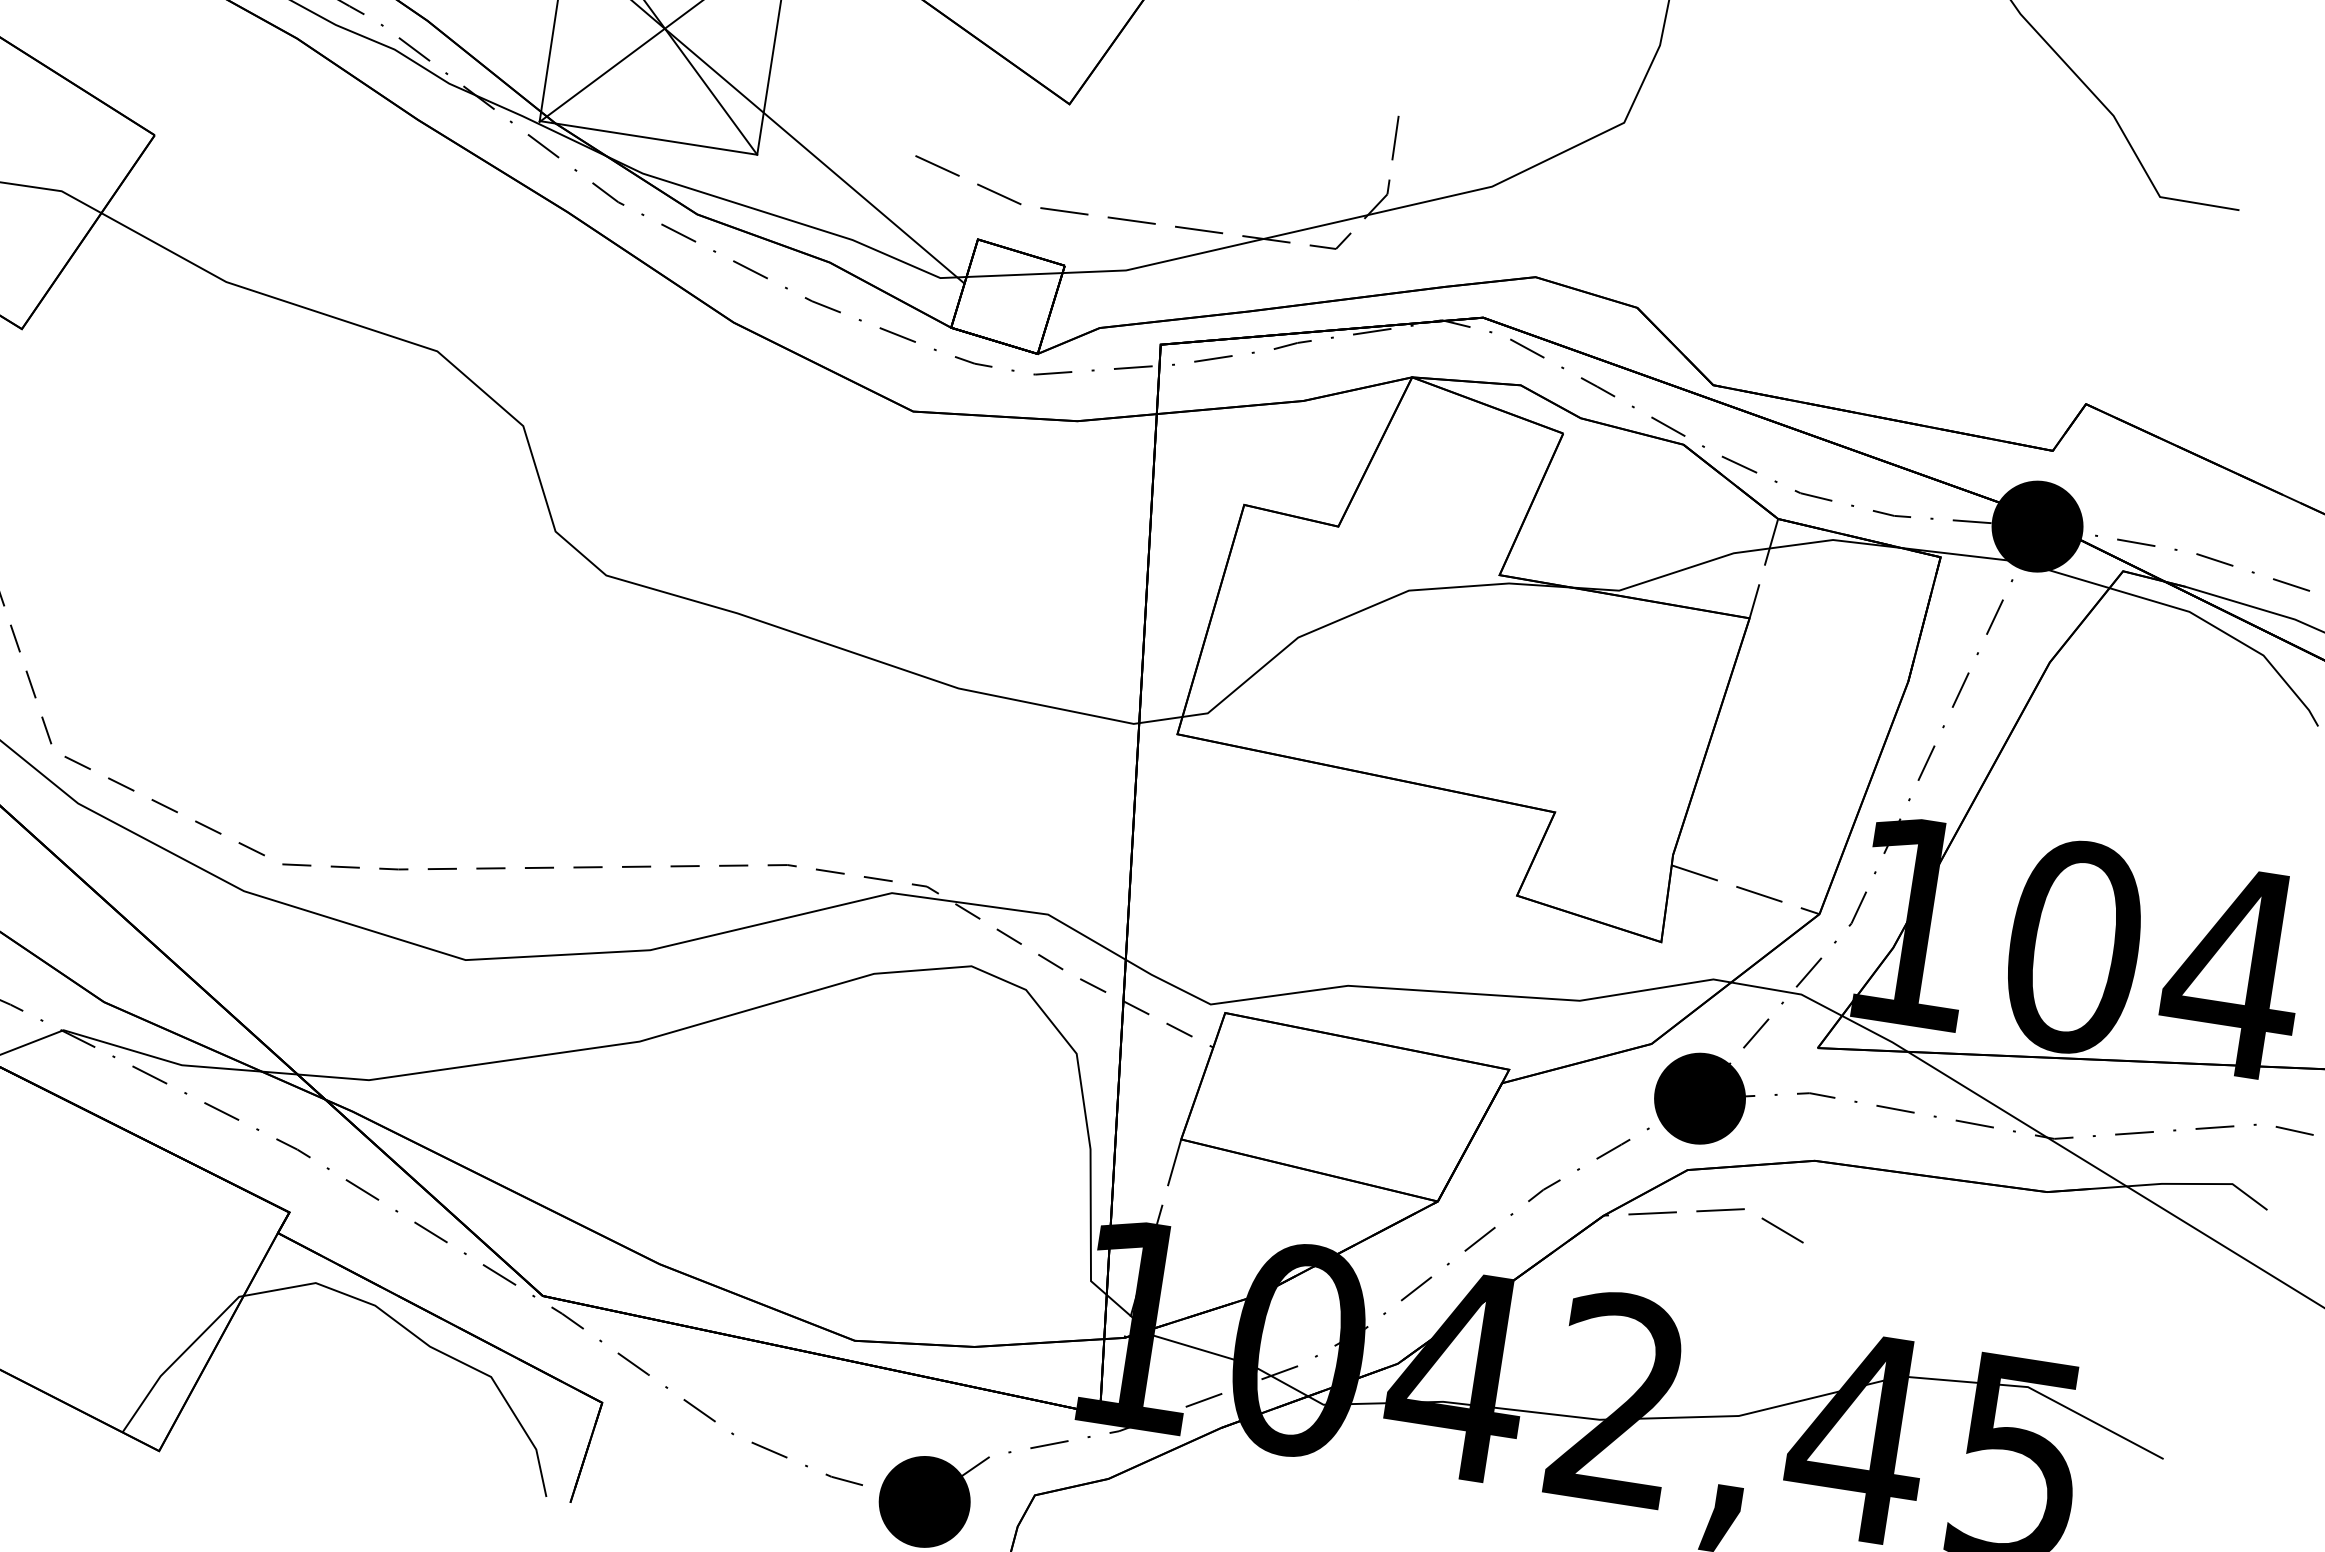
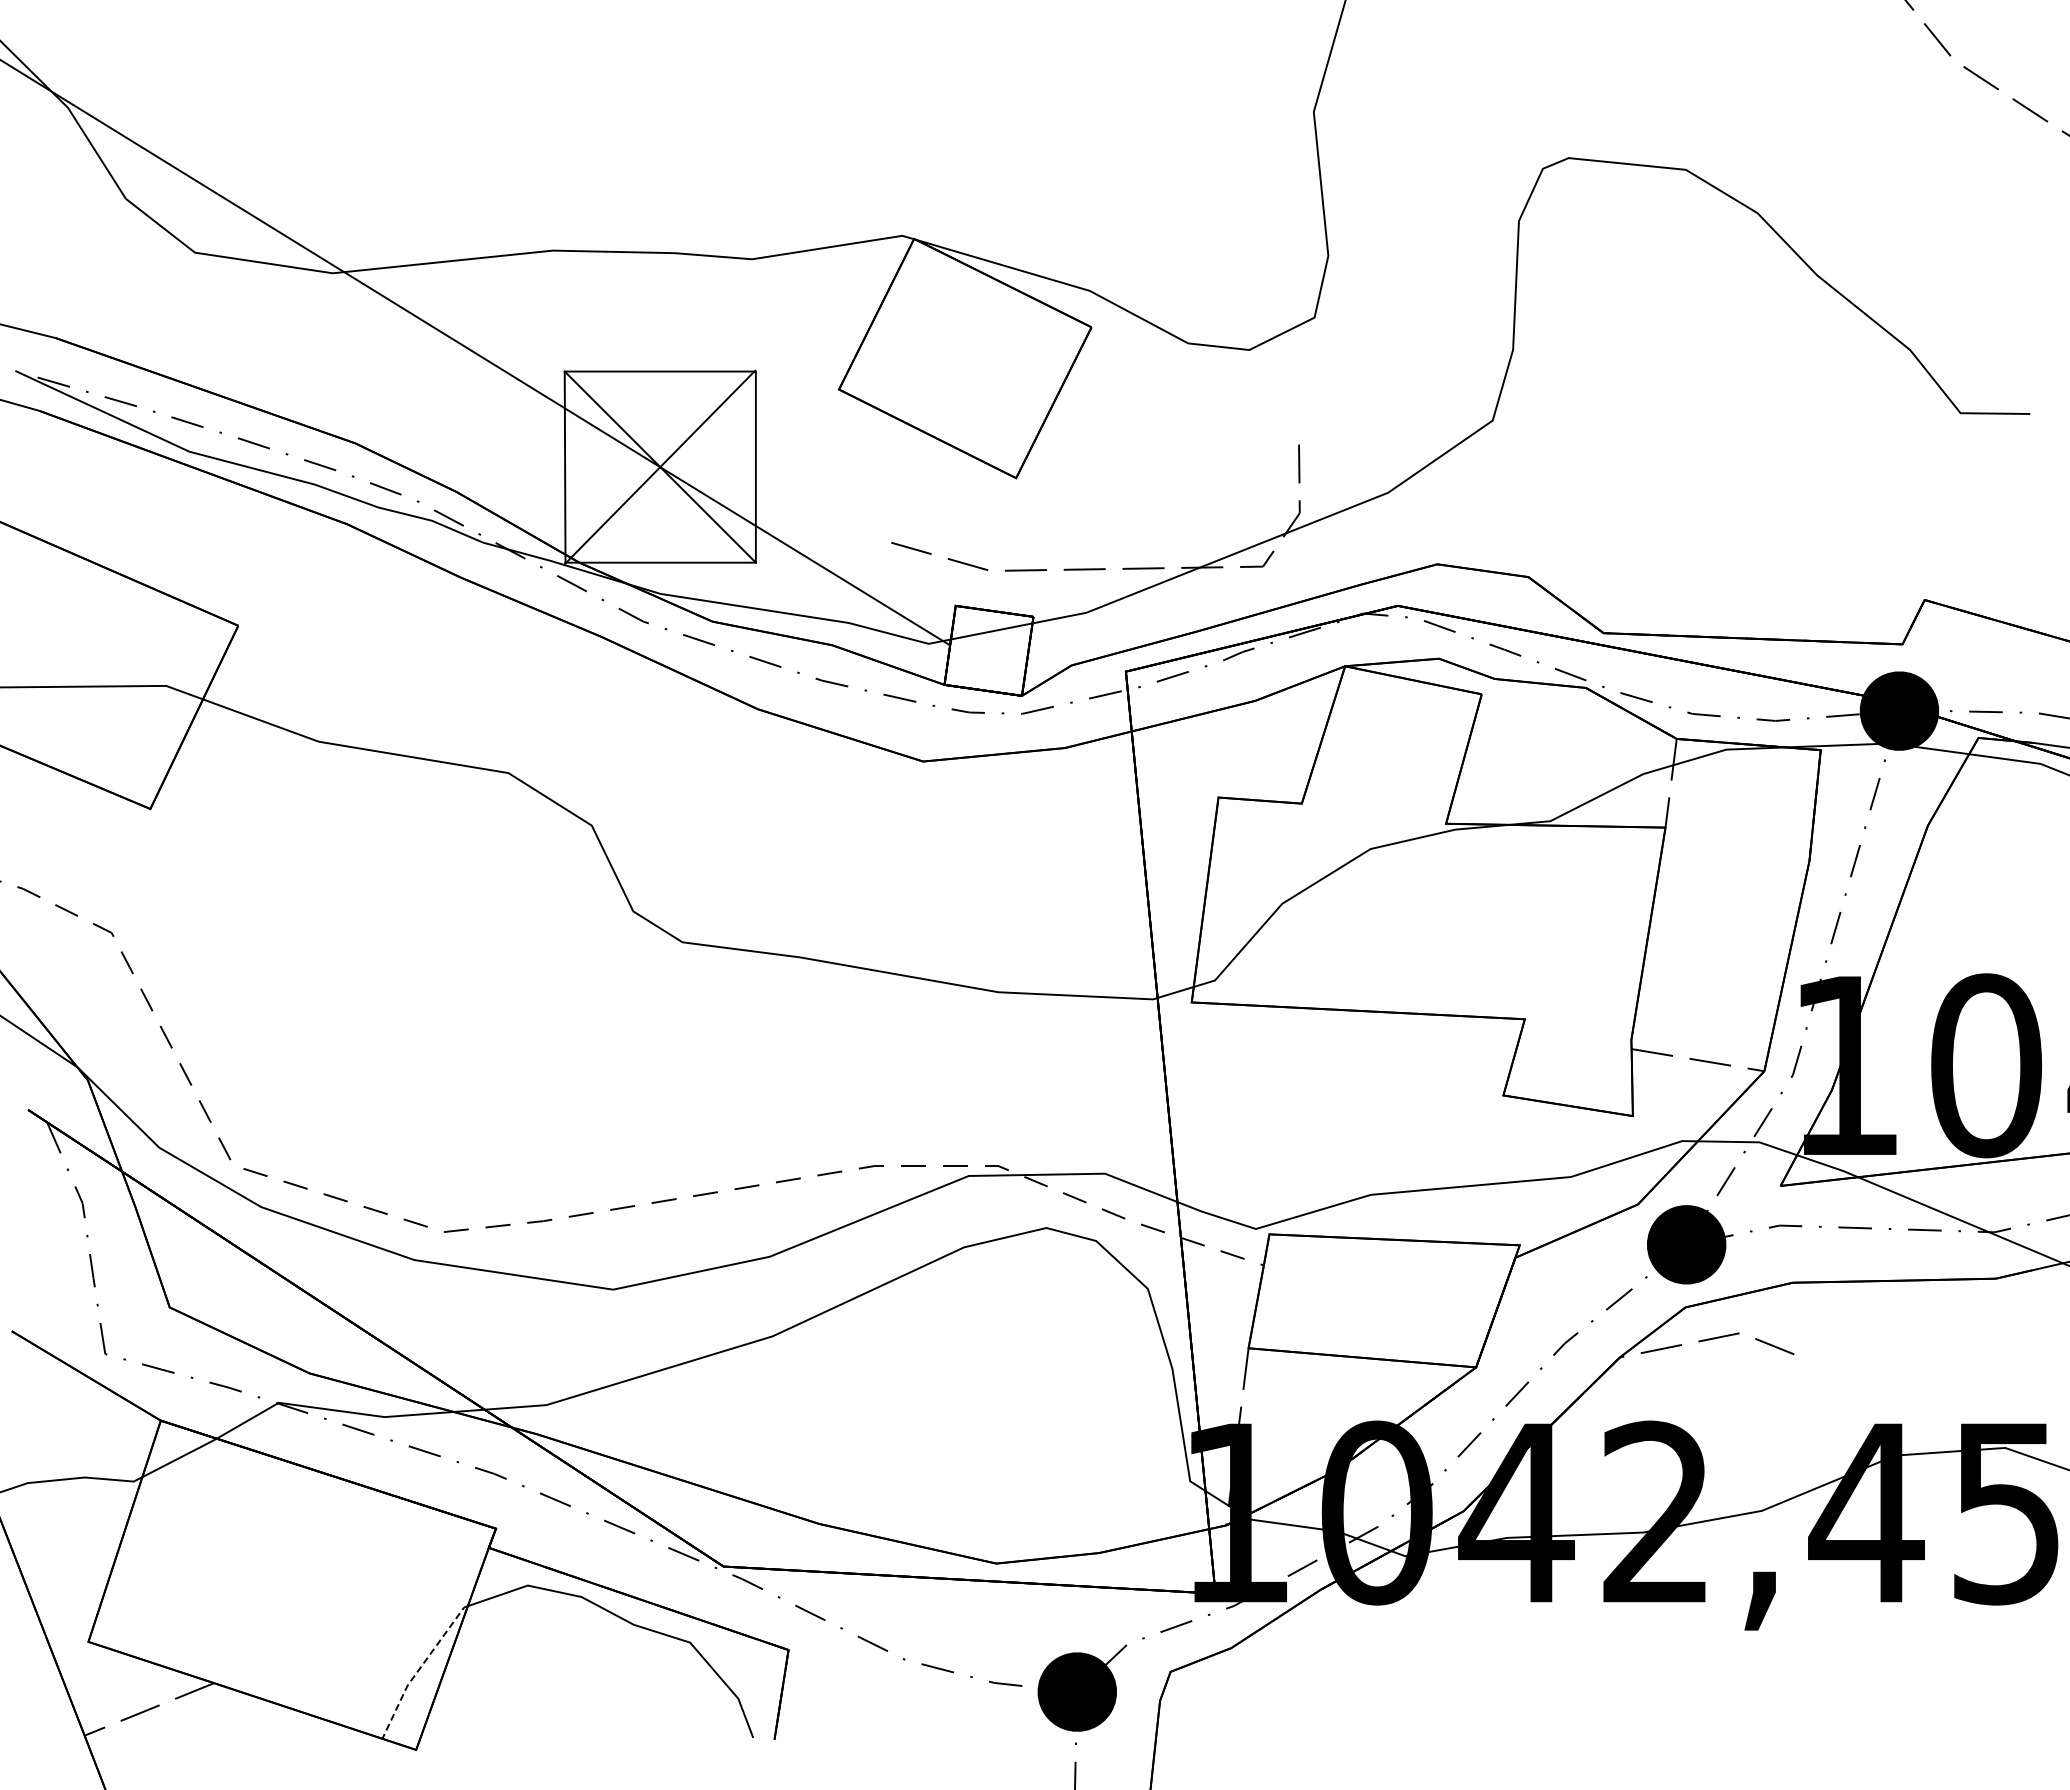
line: (177, 1358) -> (419, 1668), solid -> dashed

